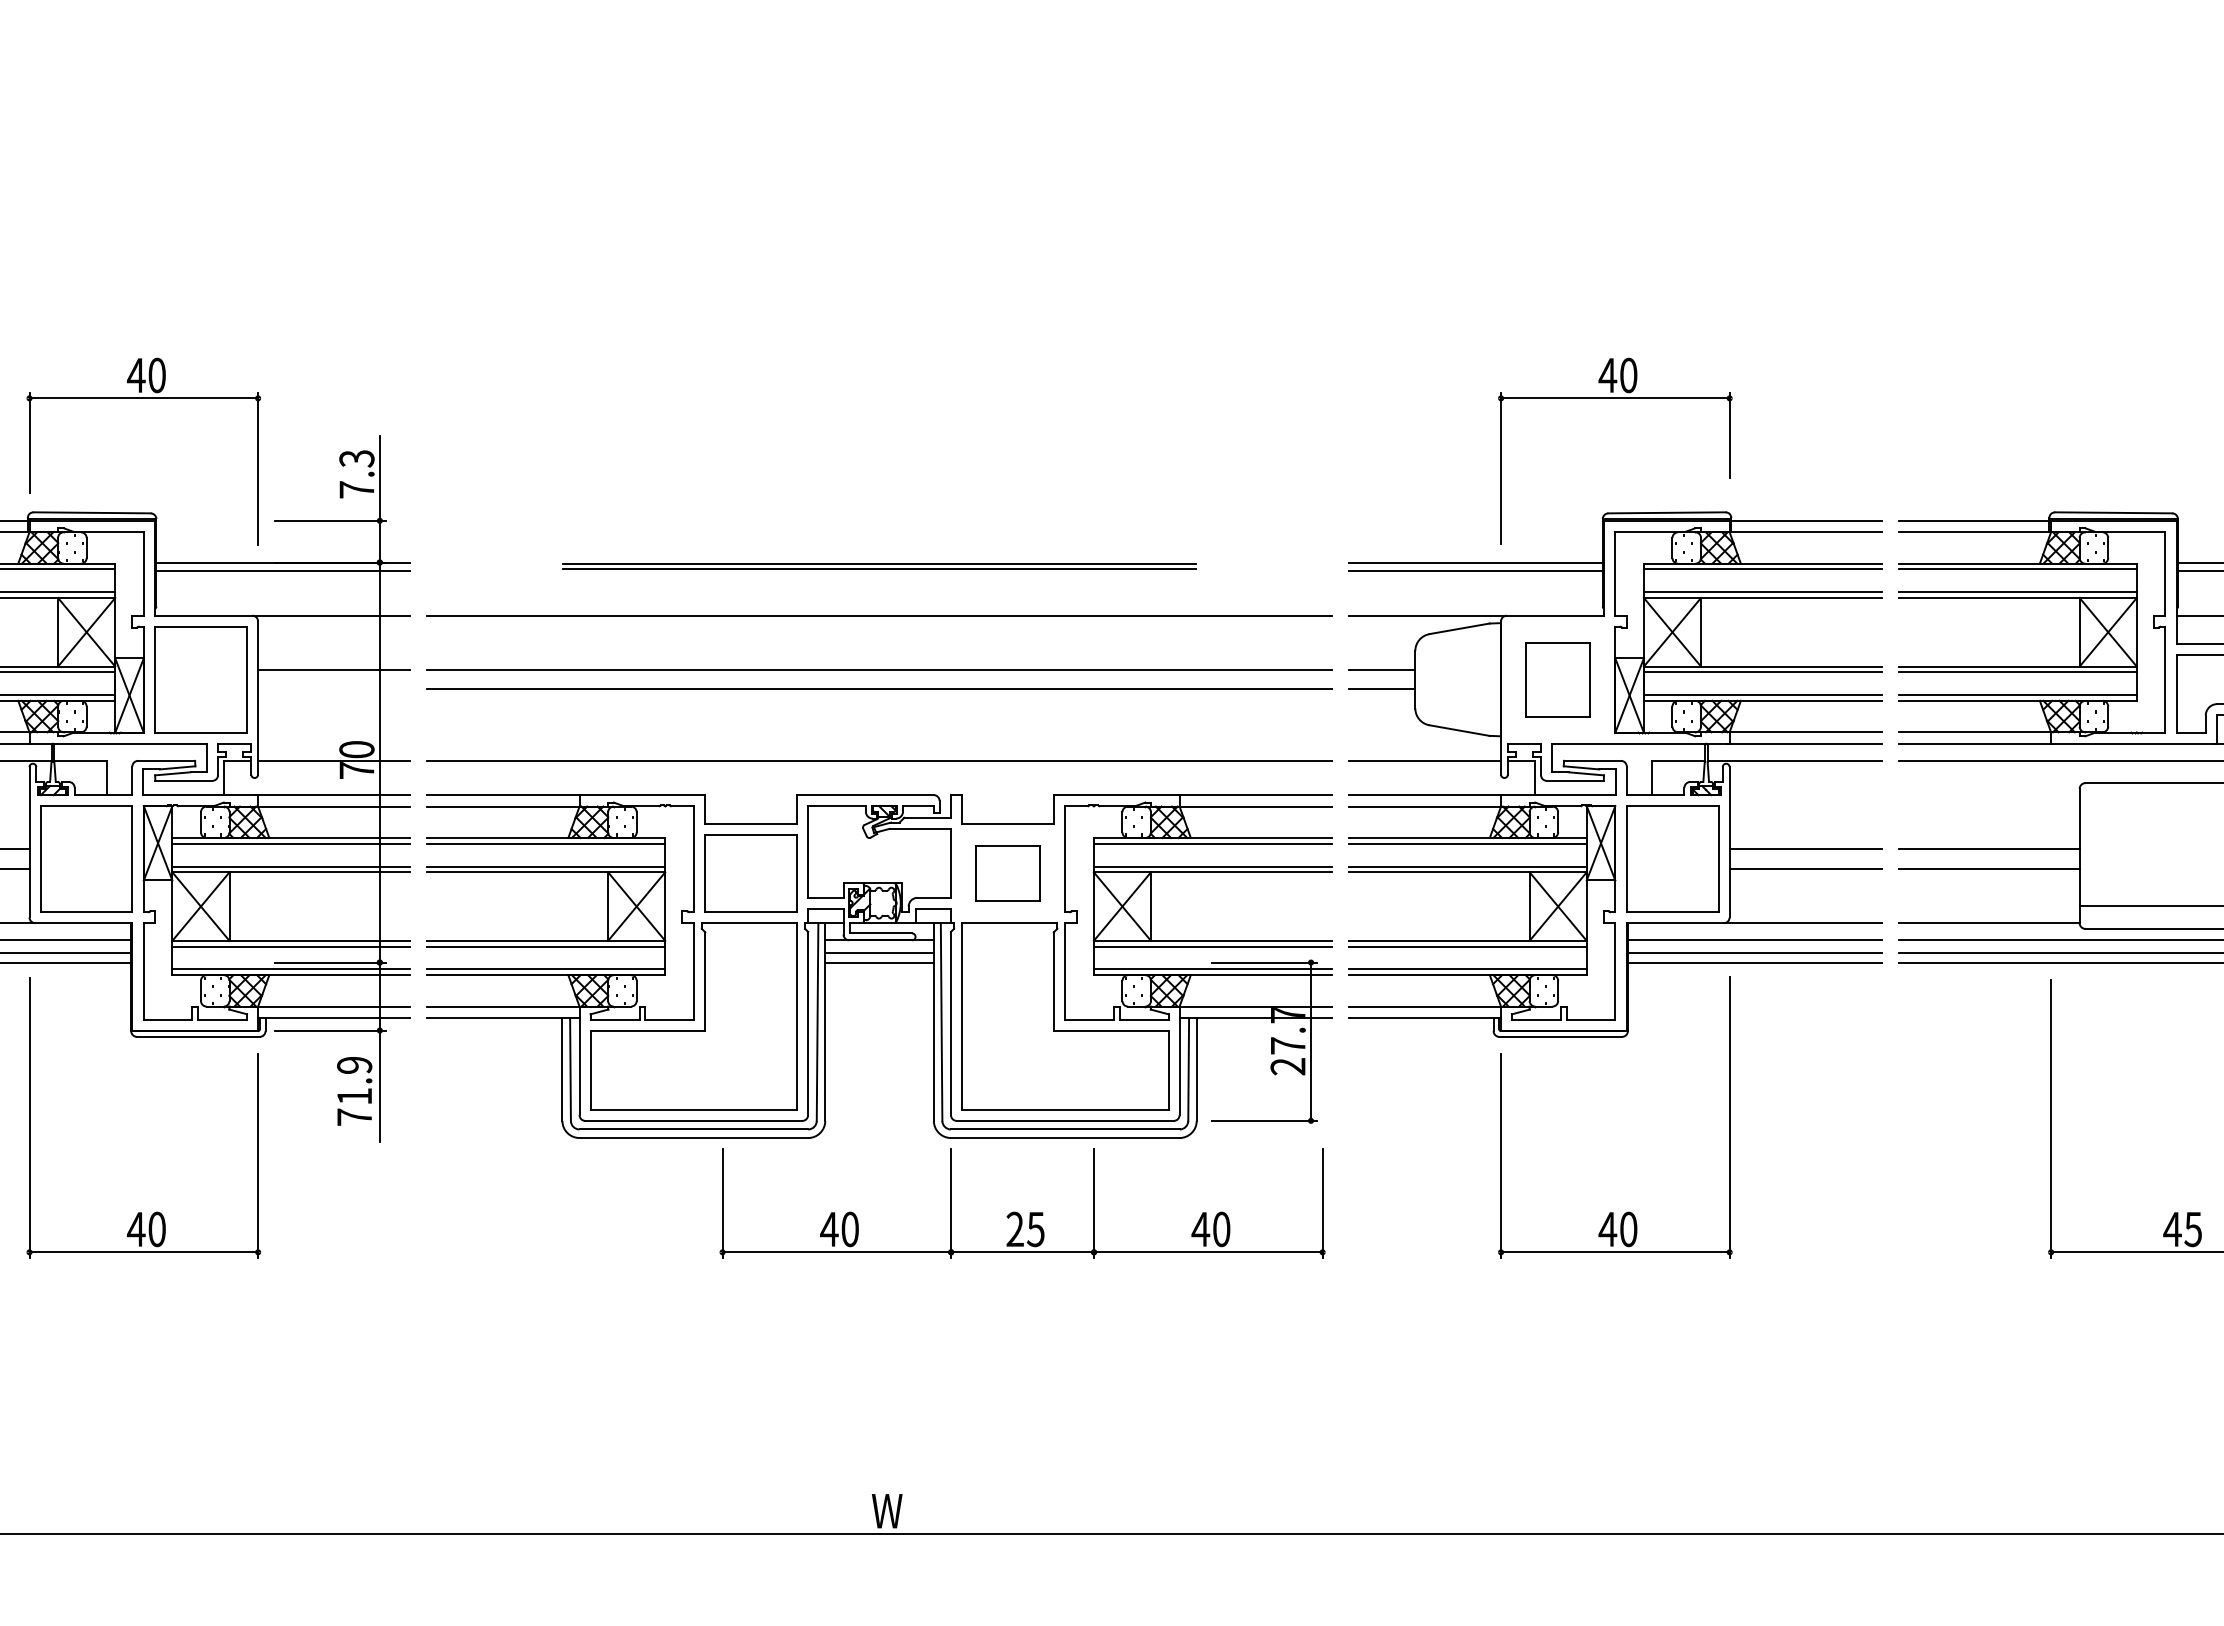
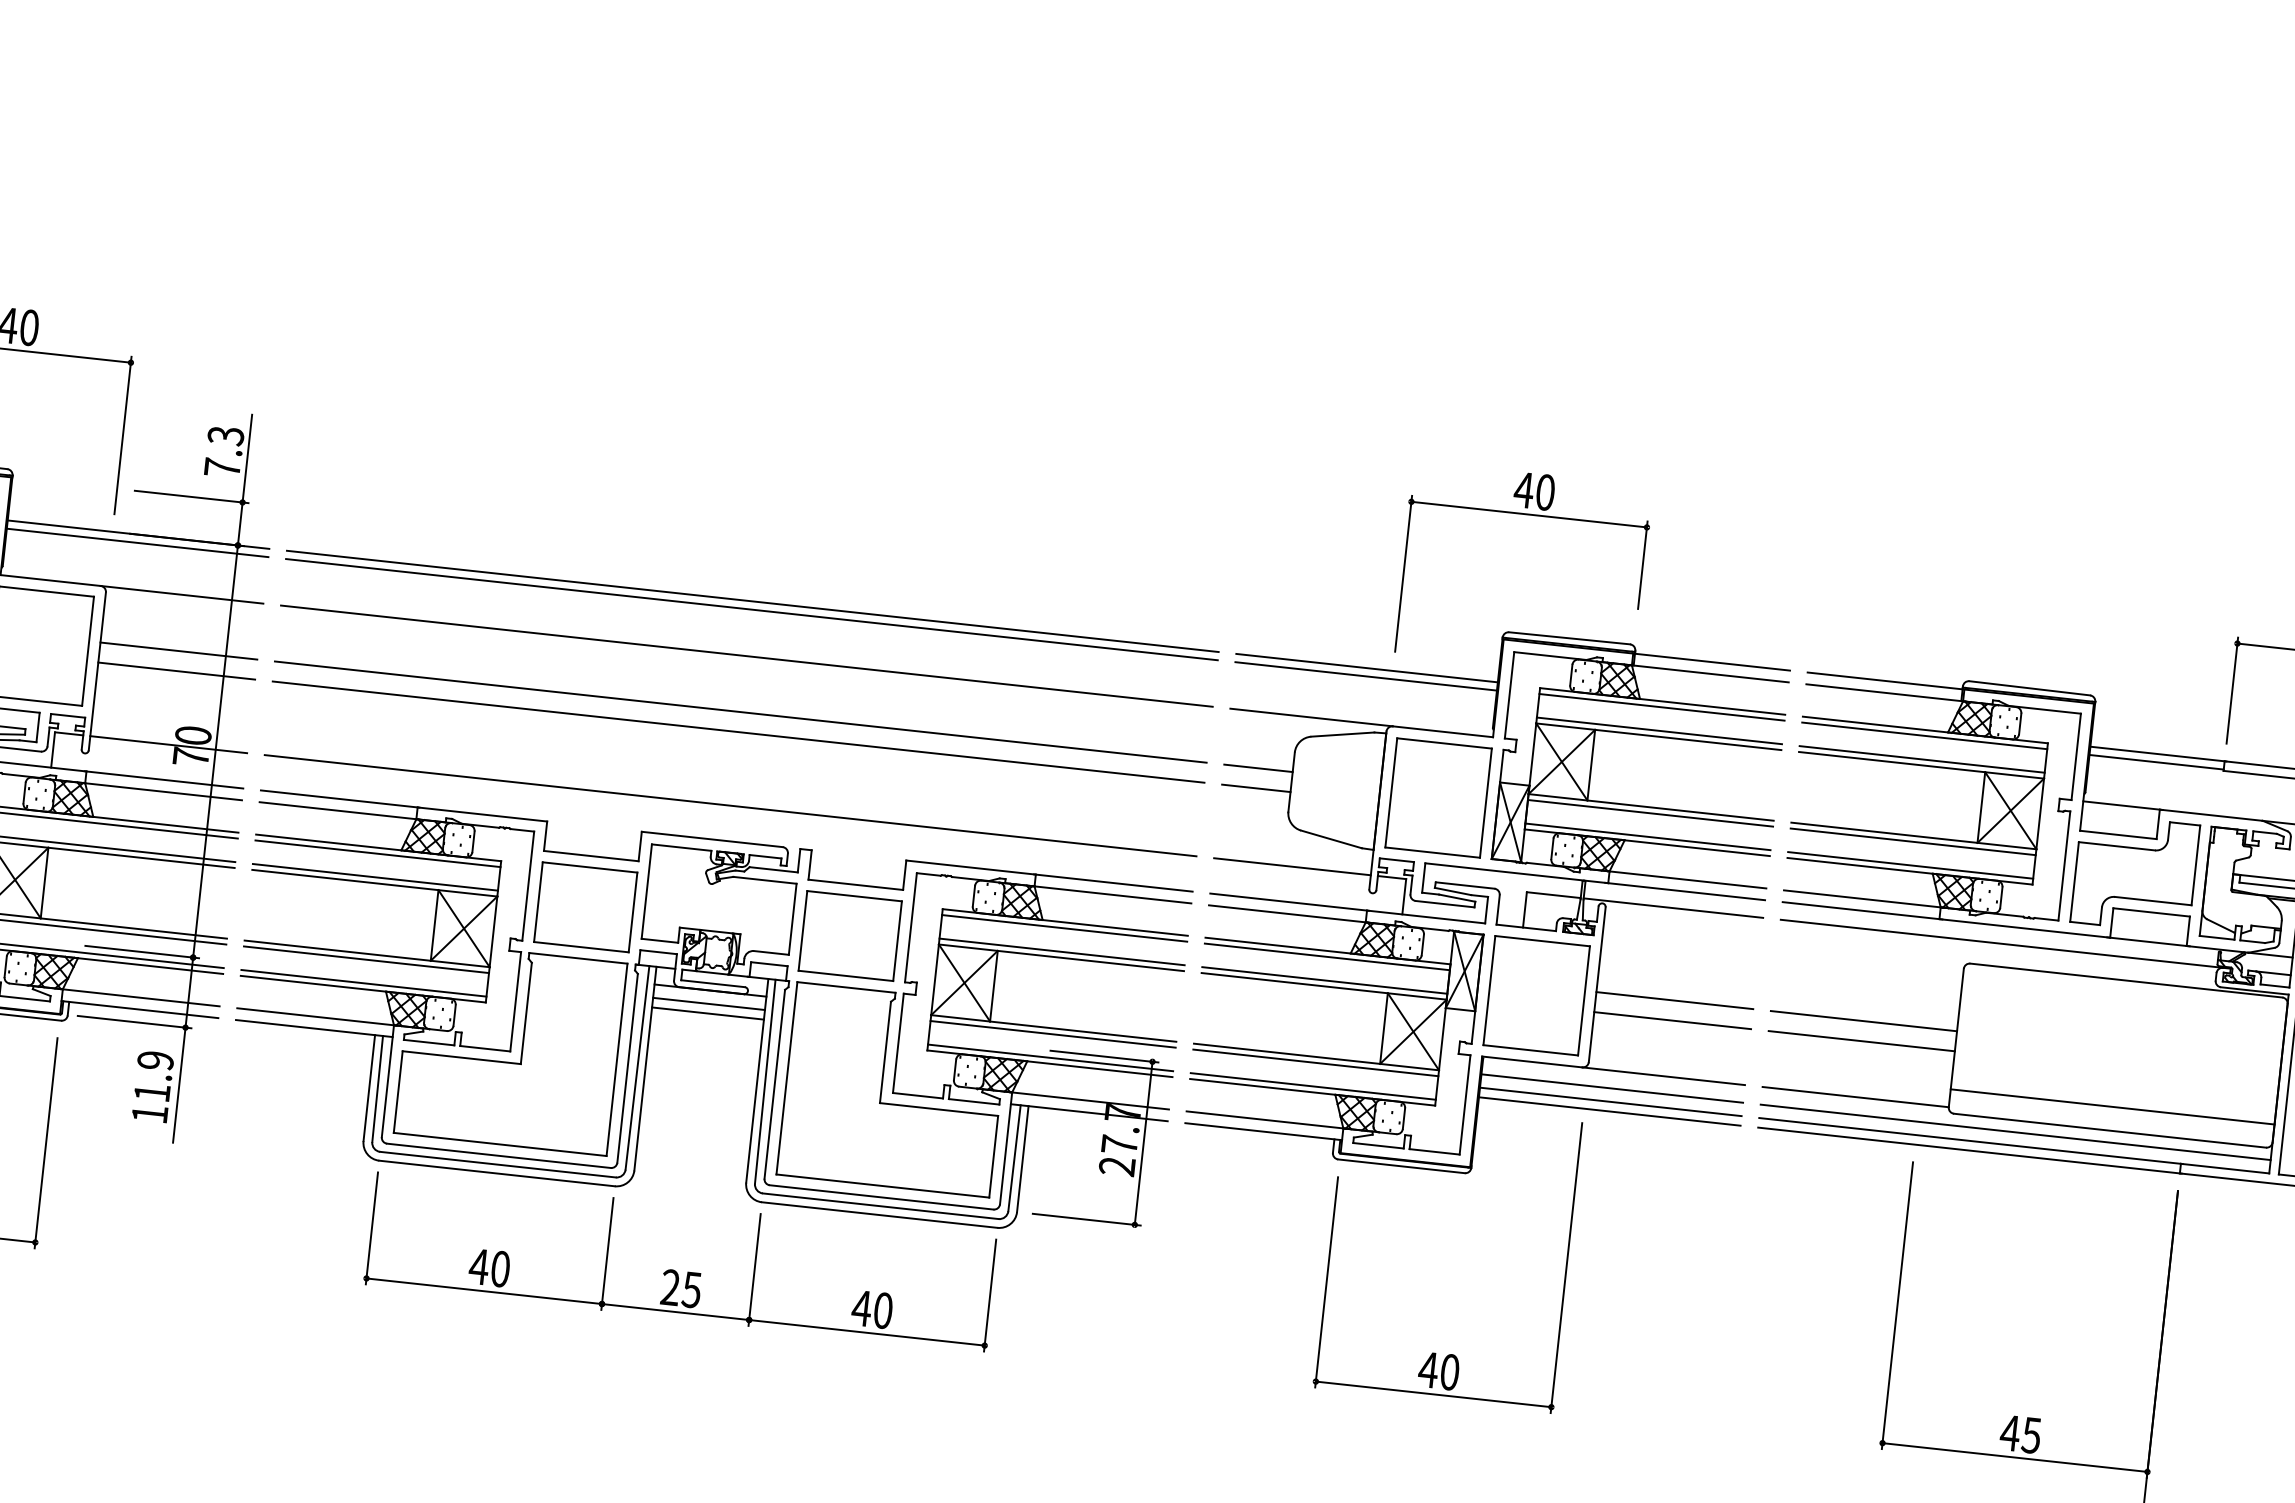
part: (879, 566) -> (752, 605), size x1.43
part: (1557, 679) -> (1438, 797), size x1.43
line: (334, 689) -> (177, 671), added
part: (1007, 873) -> (849, 936), size x1.43
text: (354, 1116) -> (149, 1113), 71.9 -> 11.9
part: (1018, 1212) -> (675, 1270), moved

